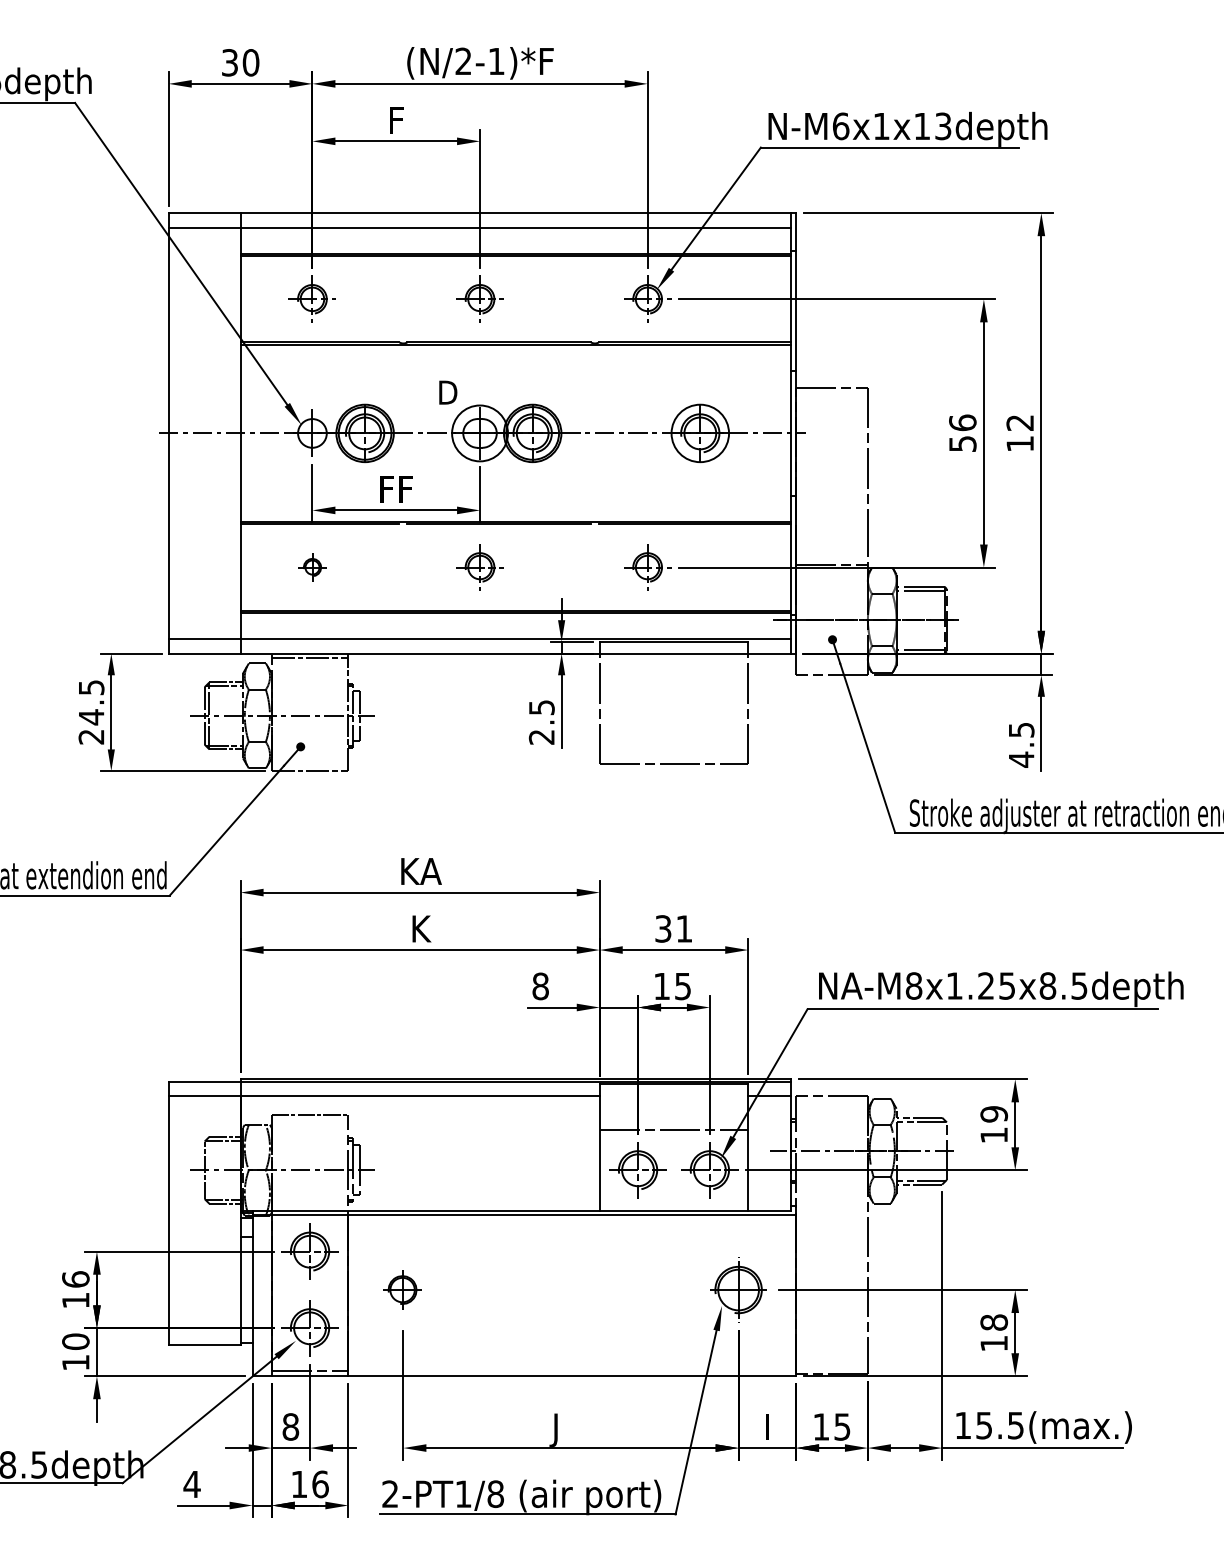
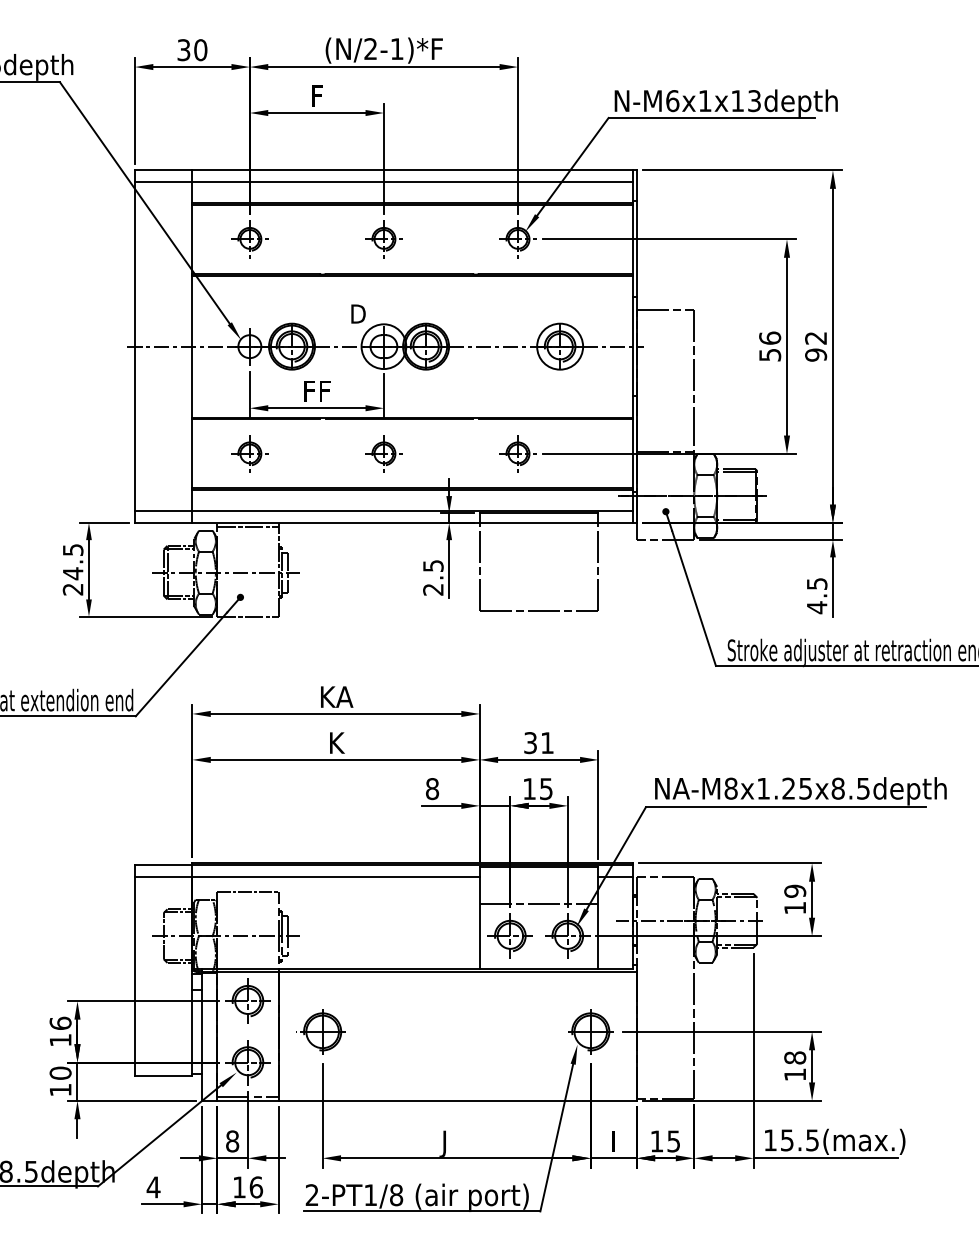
text: (1020, 443) -> (816, 354), 12 -> 92
part: (311, 566) -> (249, 453), size x1.67
part: (400, 1289) -> (320, 1031), size x1.67

